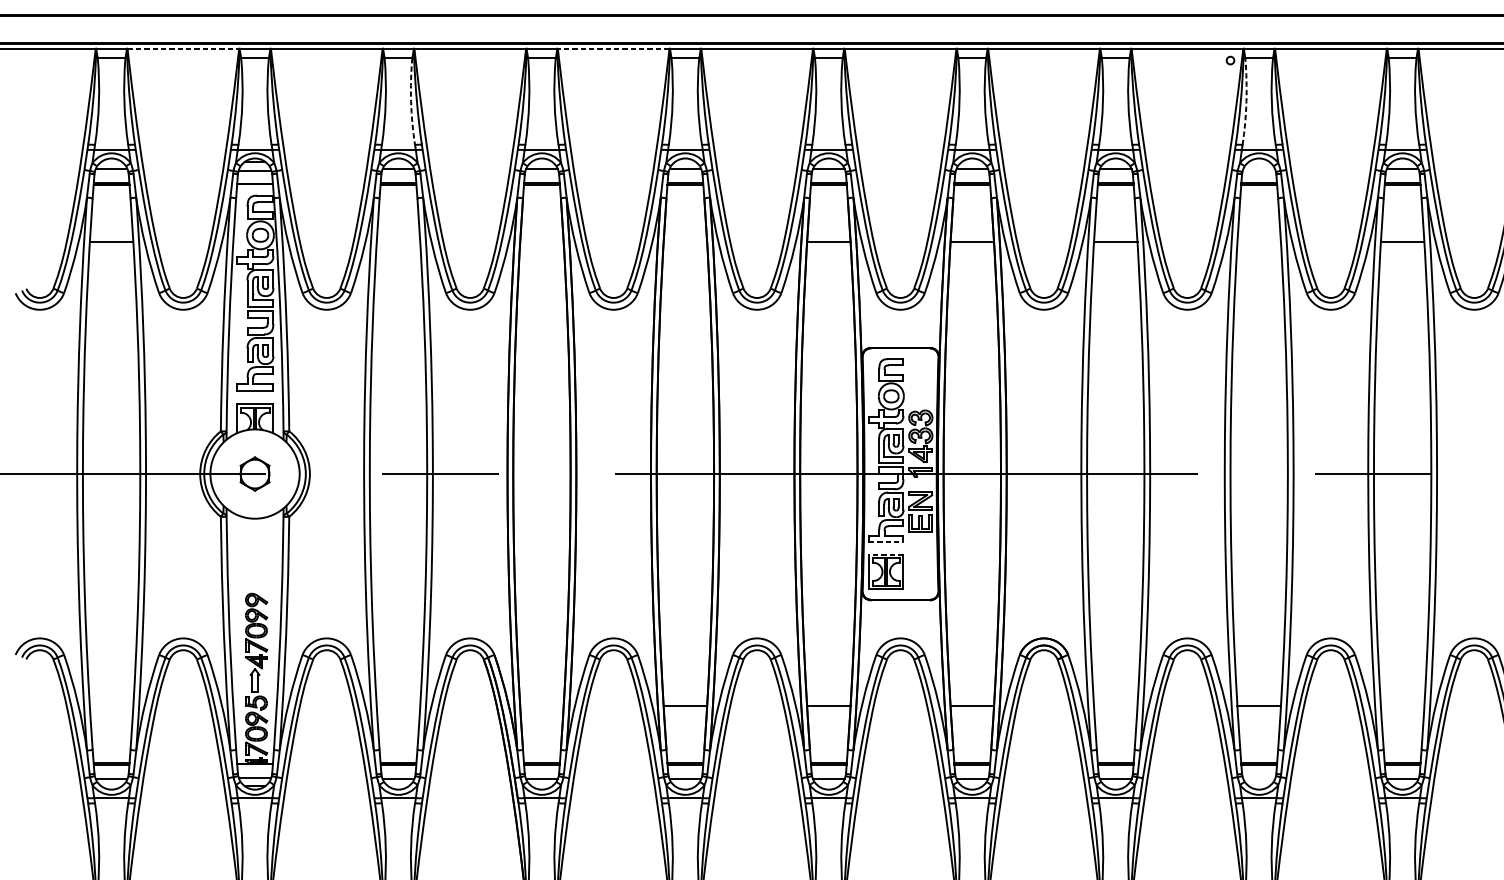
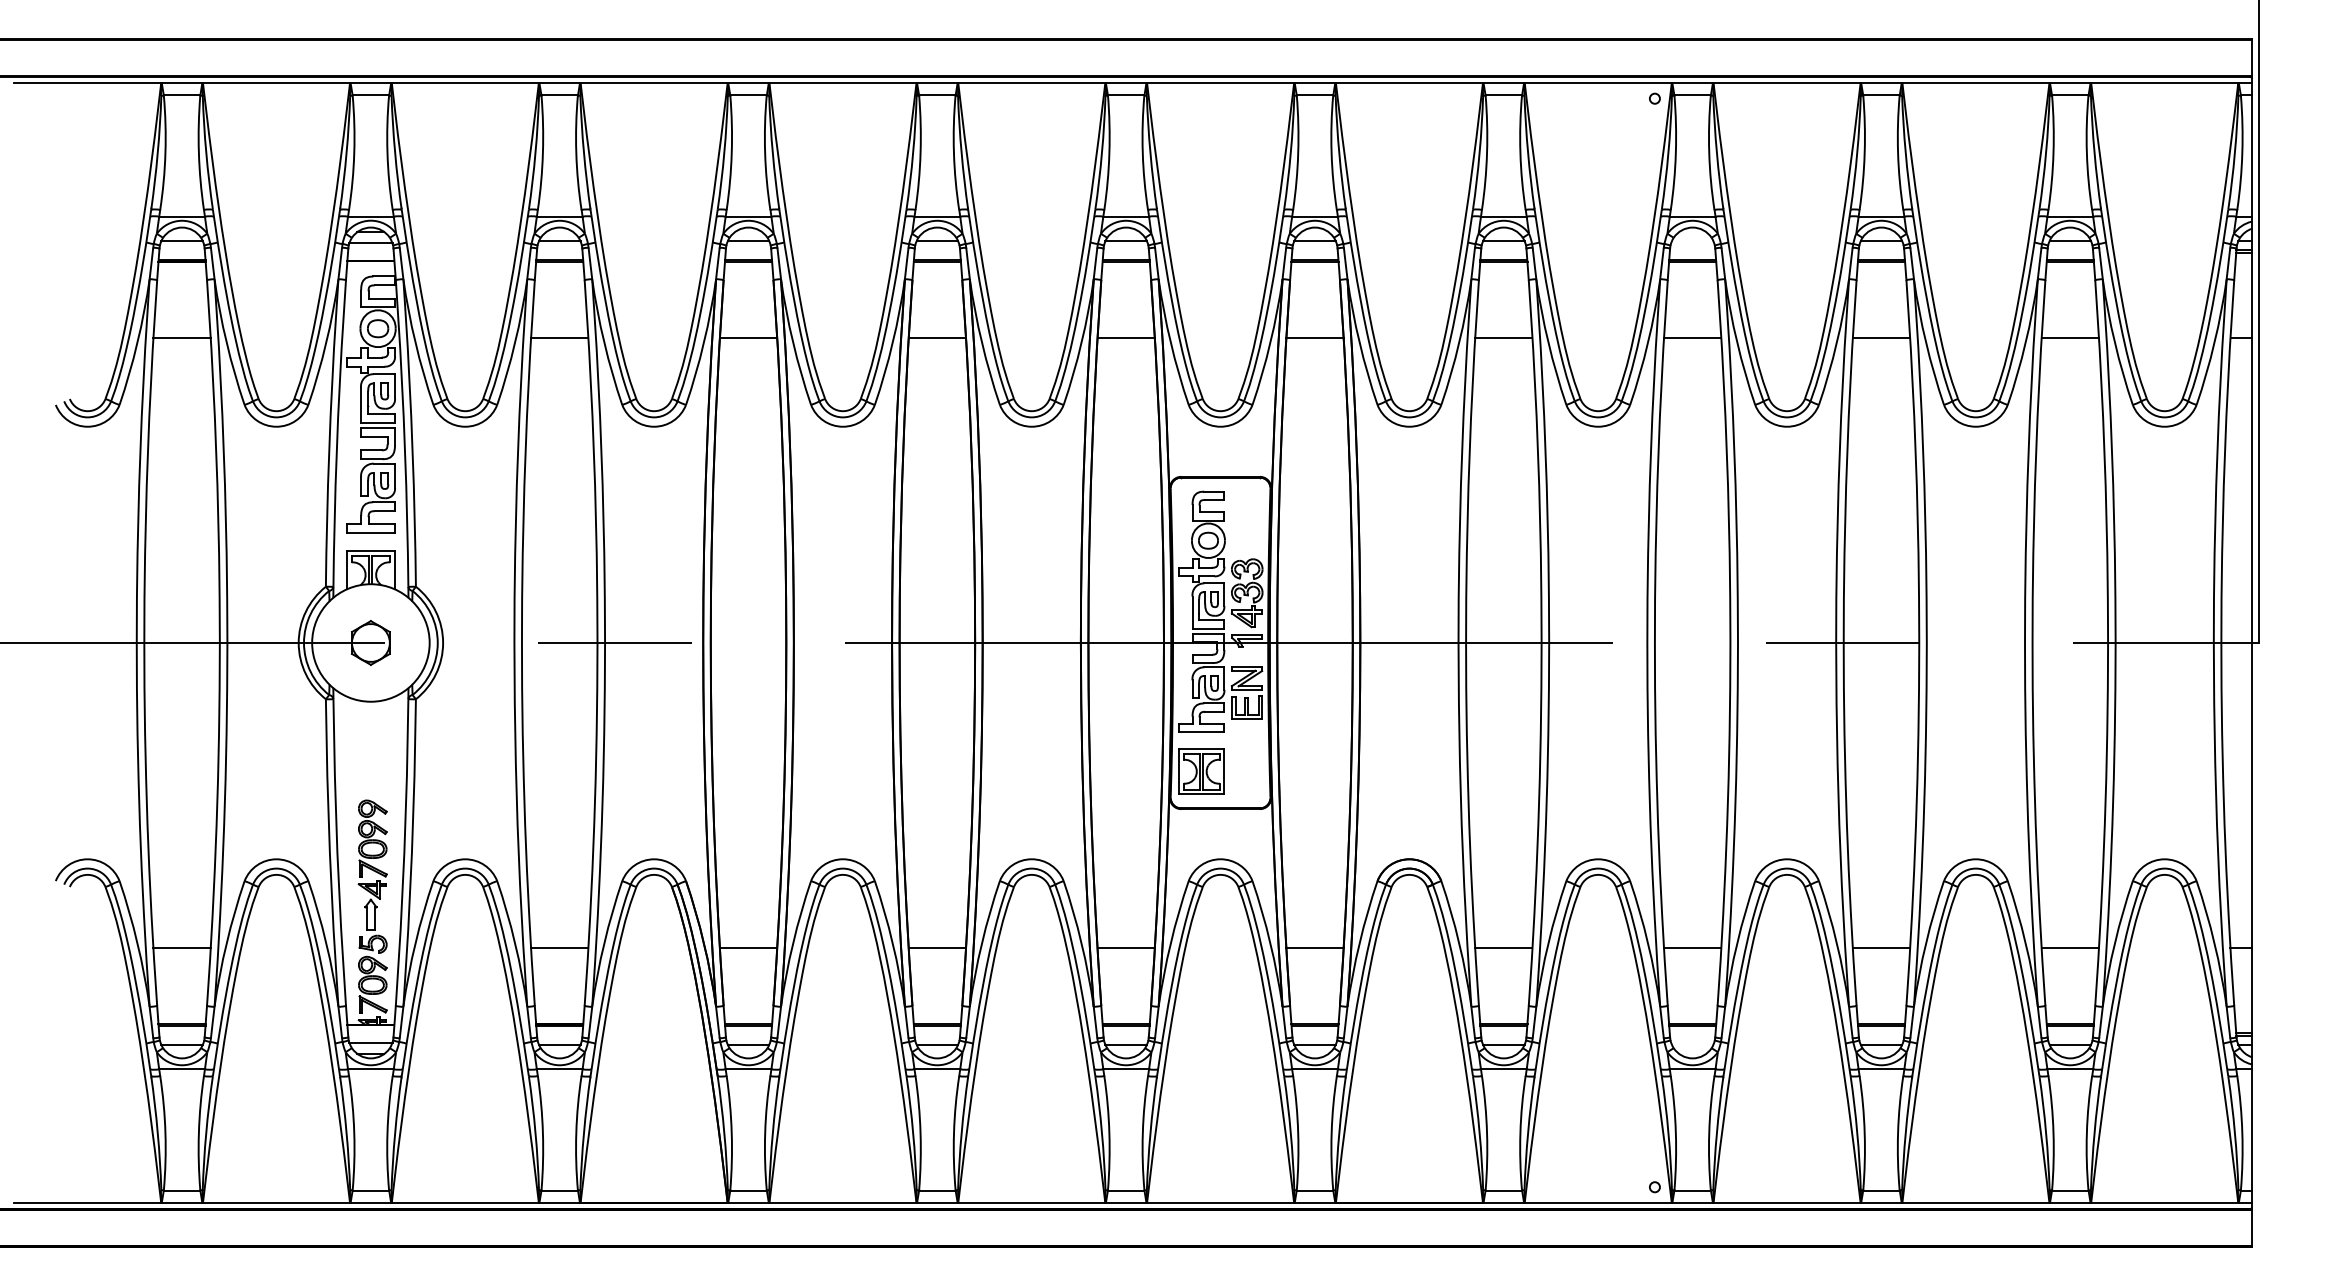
line: (184, 49) -> (277, 83), dashed -> solid
line: (613, 49) -> (842, 83), dashed -> solid
arc: (411, 101) -> (576, 152), dashed -> solid
arc: (1246, 101) -> (1675, 152), dashed -> solid
line: (398, 242) -> (559, 338), added
line: (541, 242) -> (748, 338), added
line: (685, 242) -> (937, 338), added
line: (1259, 242) -> (1692, 338), added
line: (886, 542) -> (1201, 732), dashed -> solid
line: (886, 554) -> (1201, 749), dashed -> solid
line: (111, 706) -> (181, 948), added
line: (398, 706) -> (559, 948), added
line: (541, 706) -> (748, 948), added
line: (1115, 706) -> (1503, 948), added
line: (1402, 706) -> (1881, 948), added

